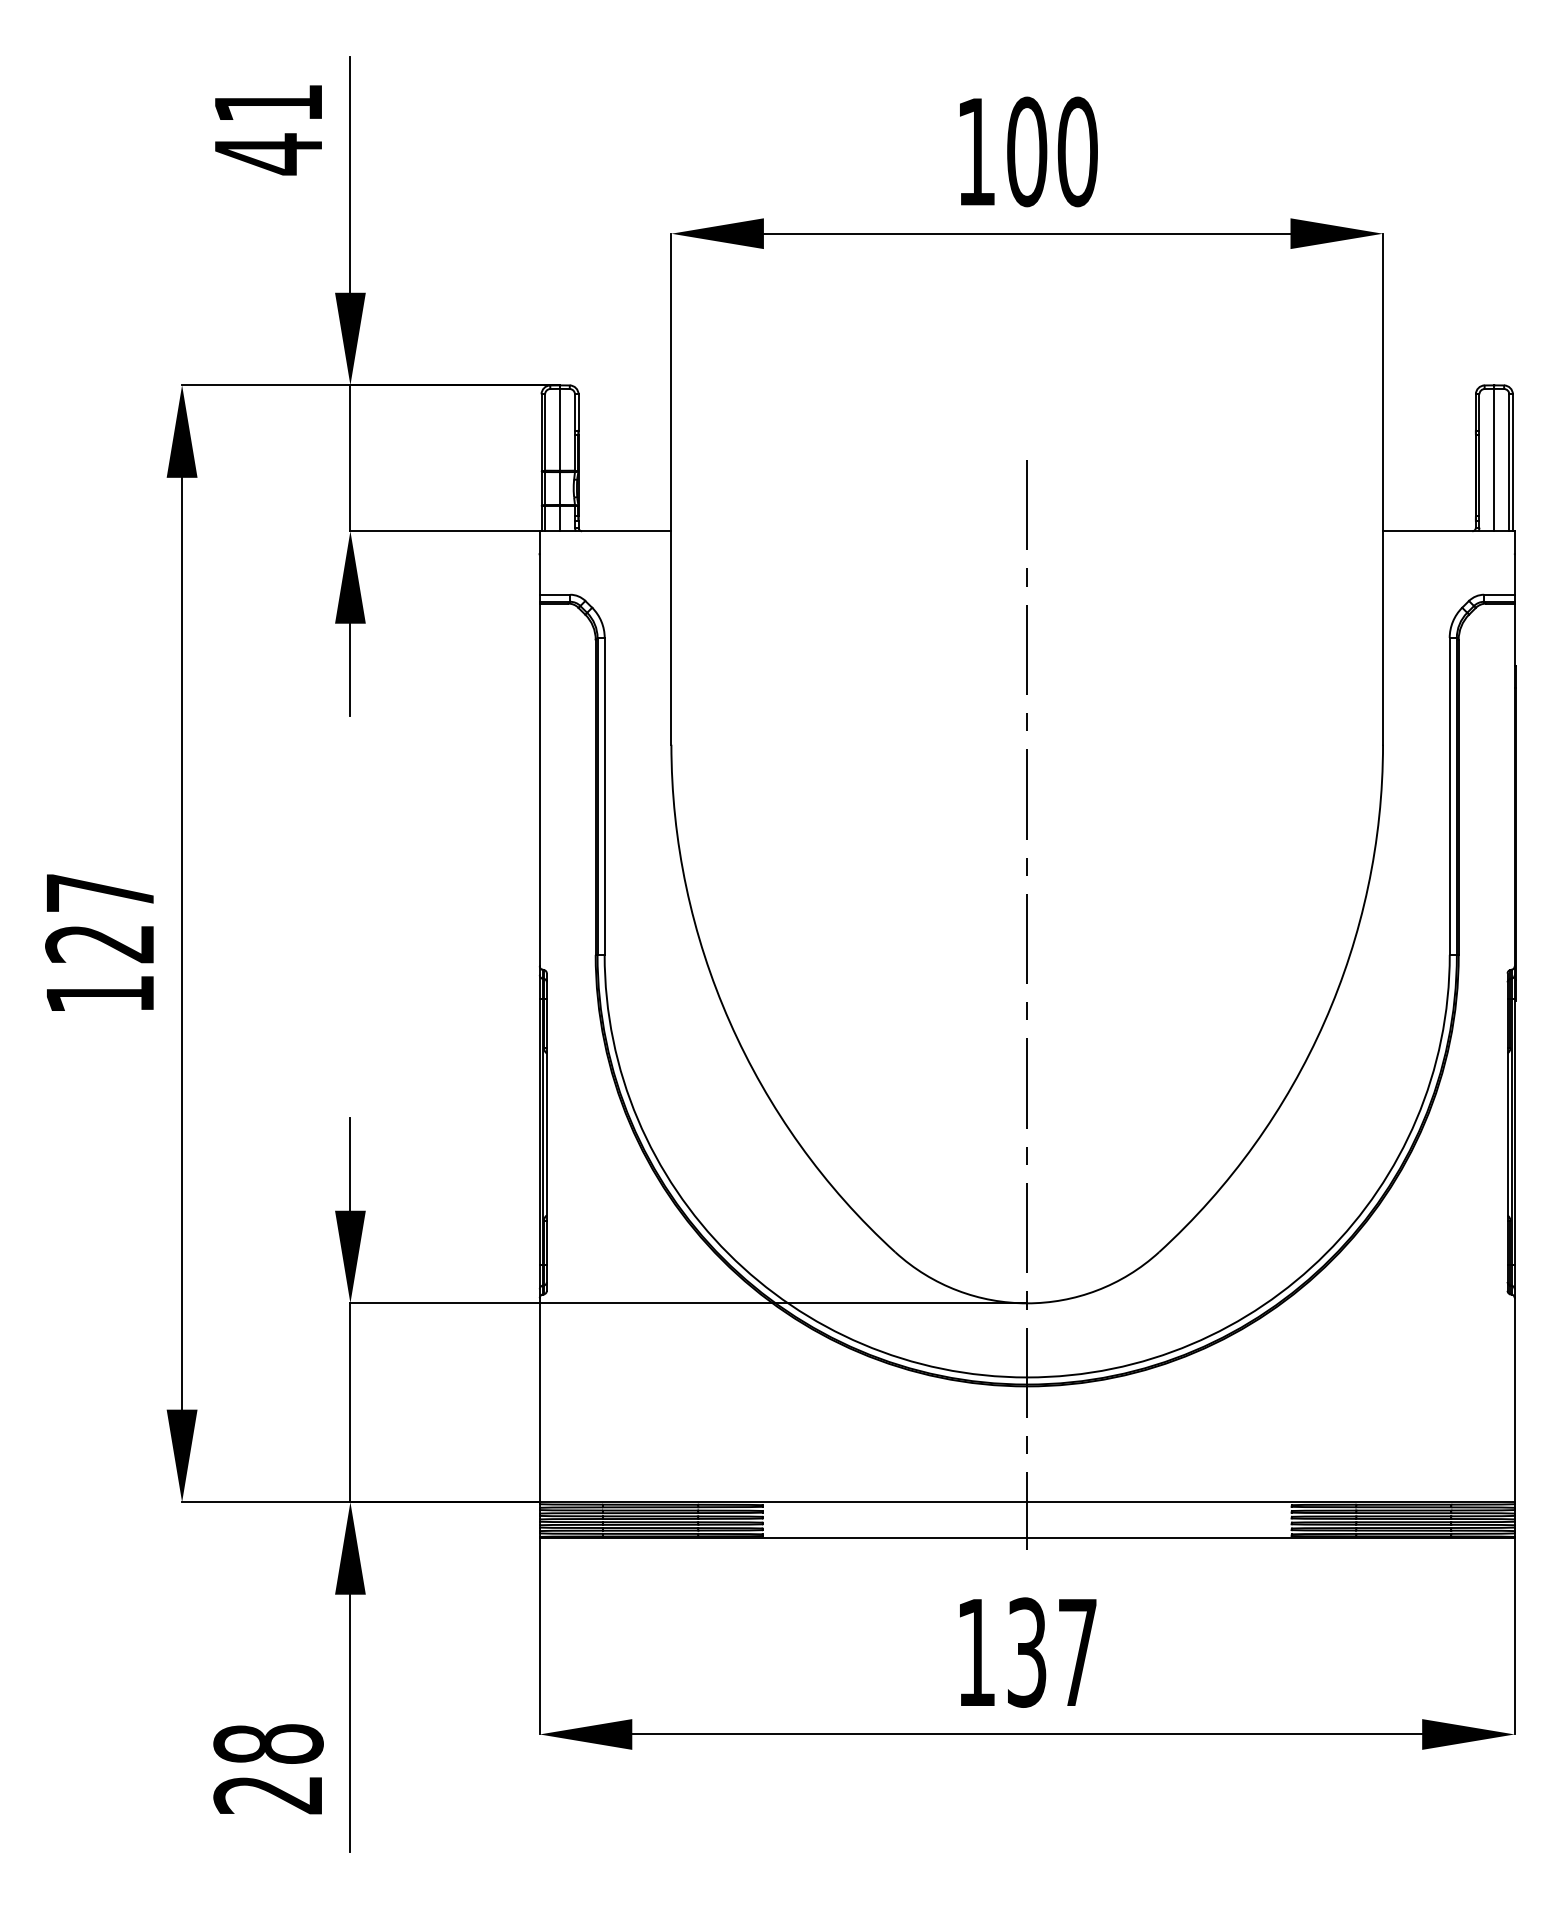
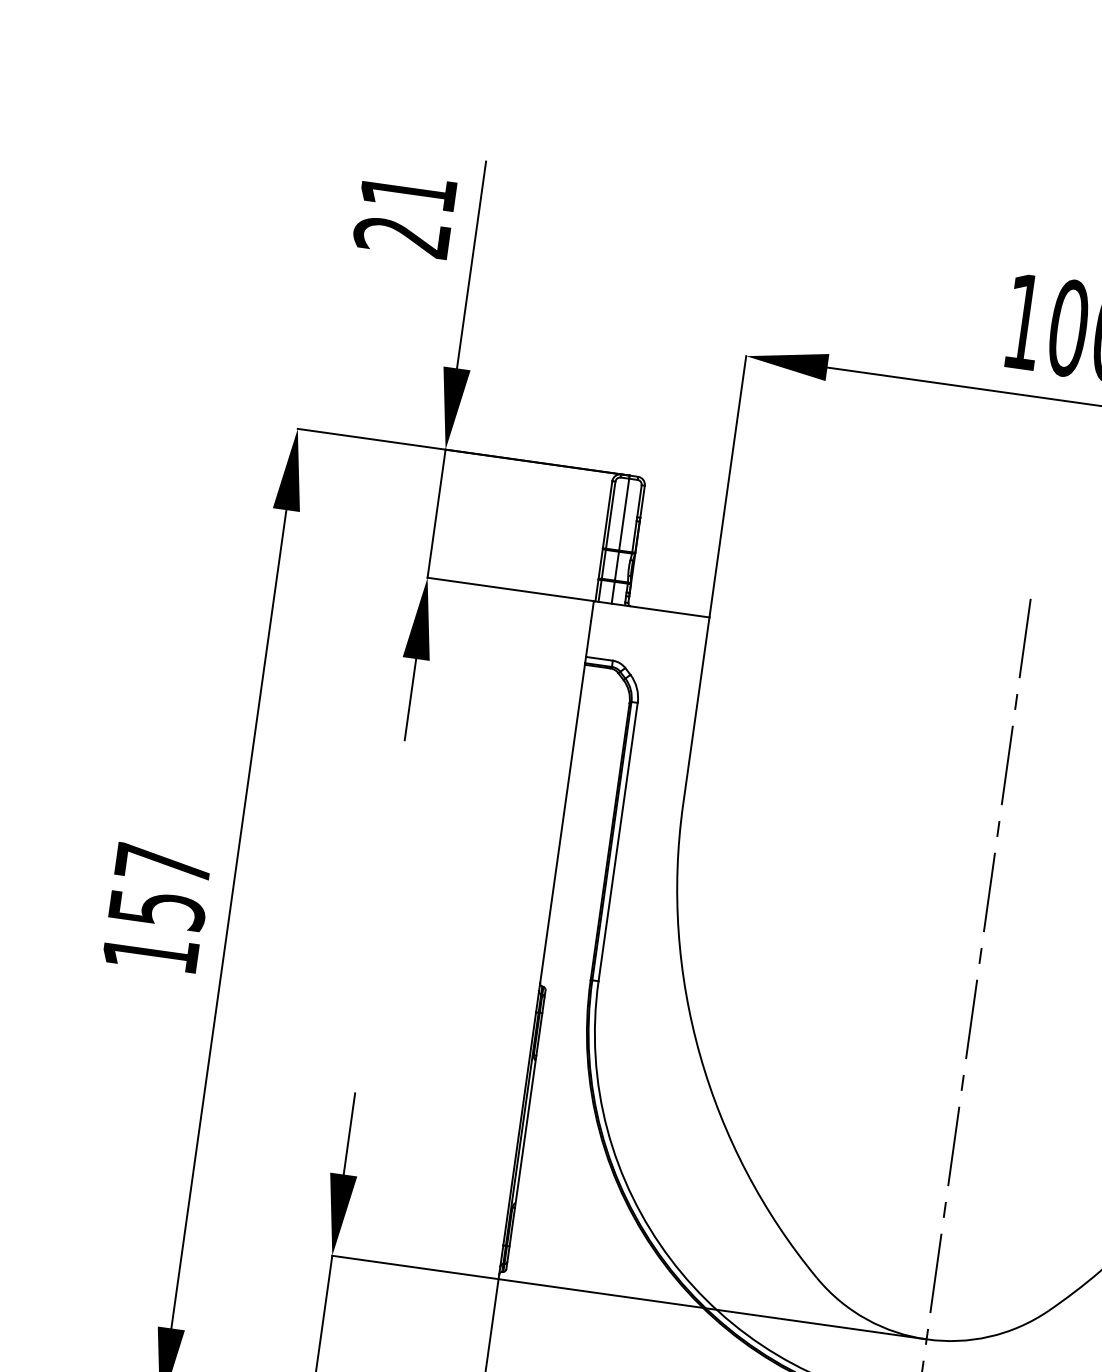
text: (267, 154) -> (401, 236), 41 -> 21
text: (100, 944) -> (157, 909), 127 -> 157

